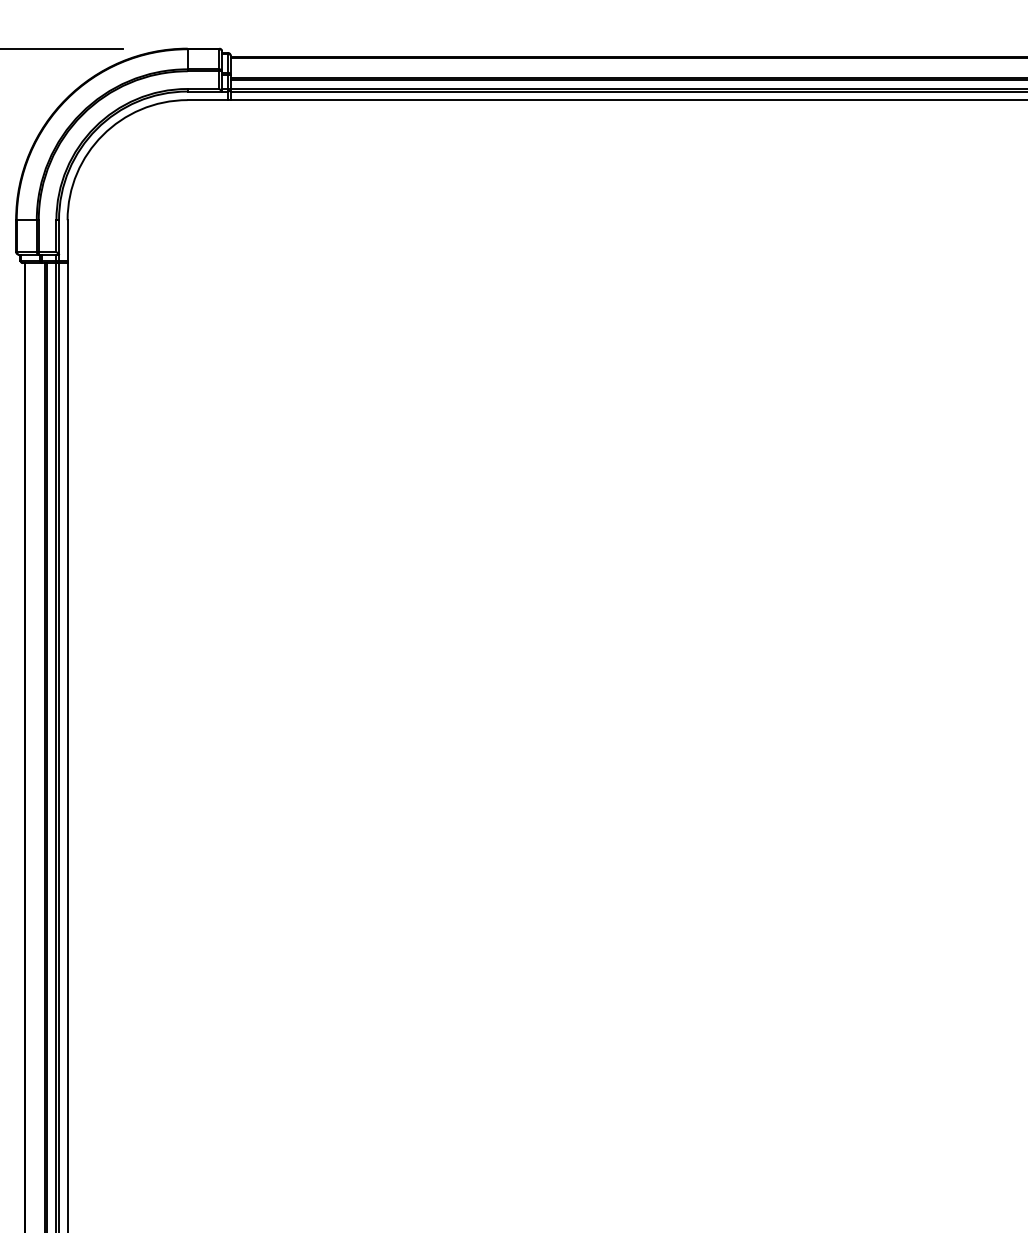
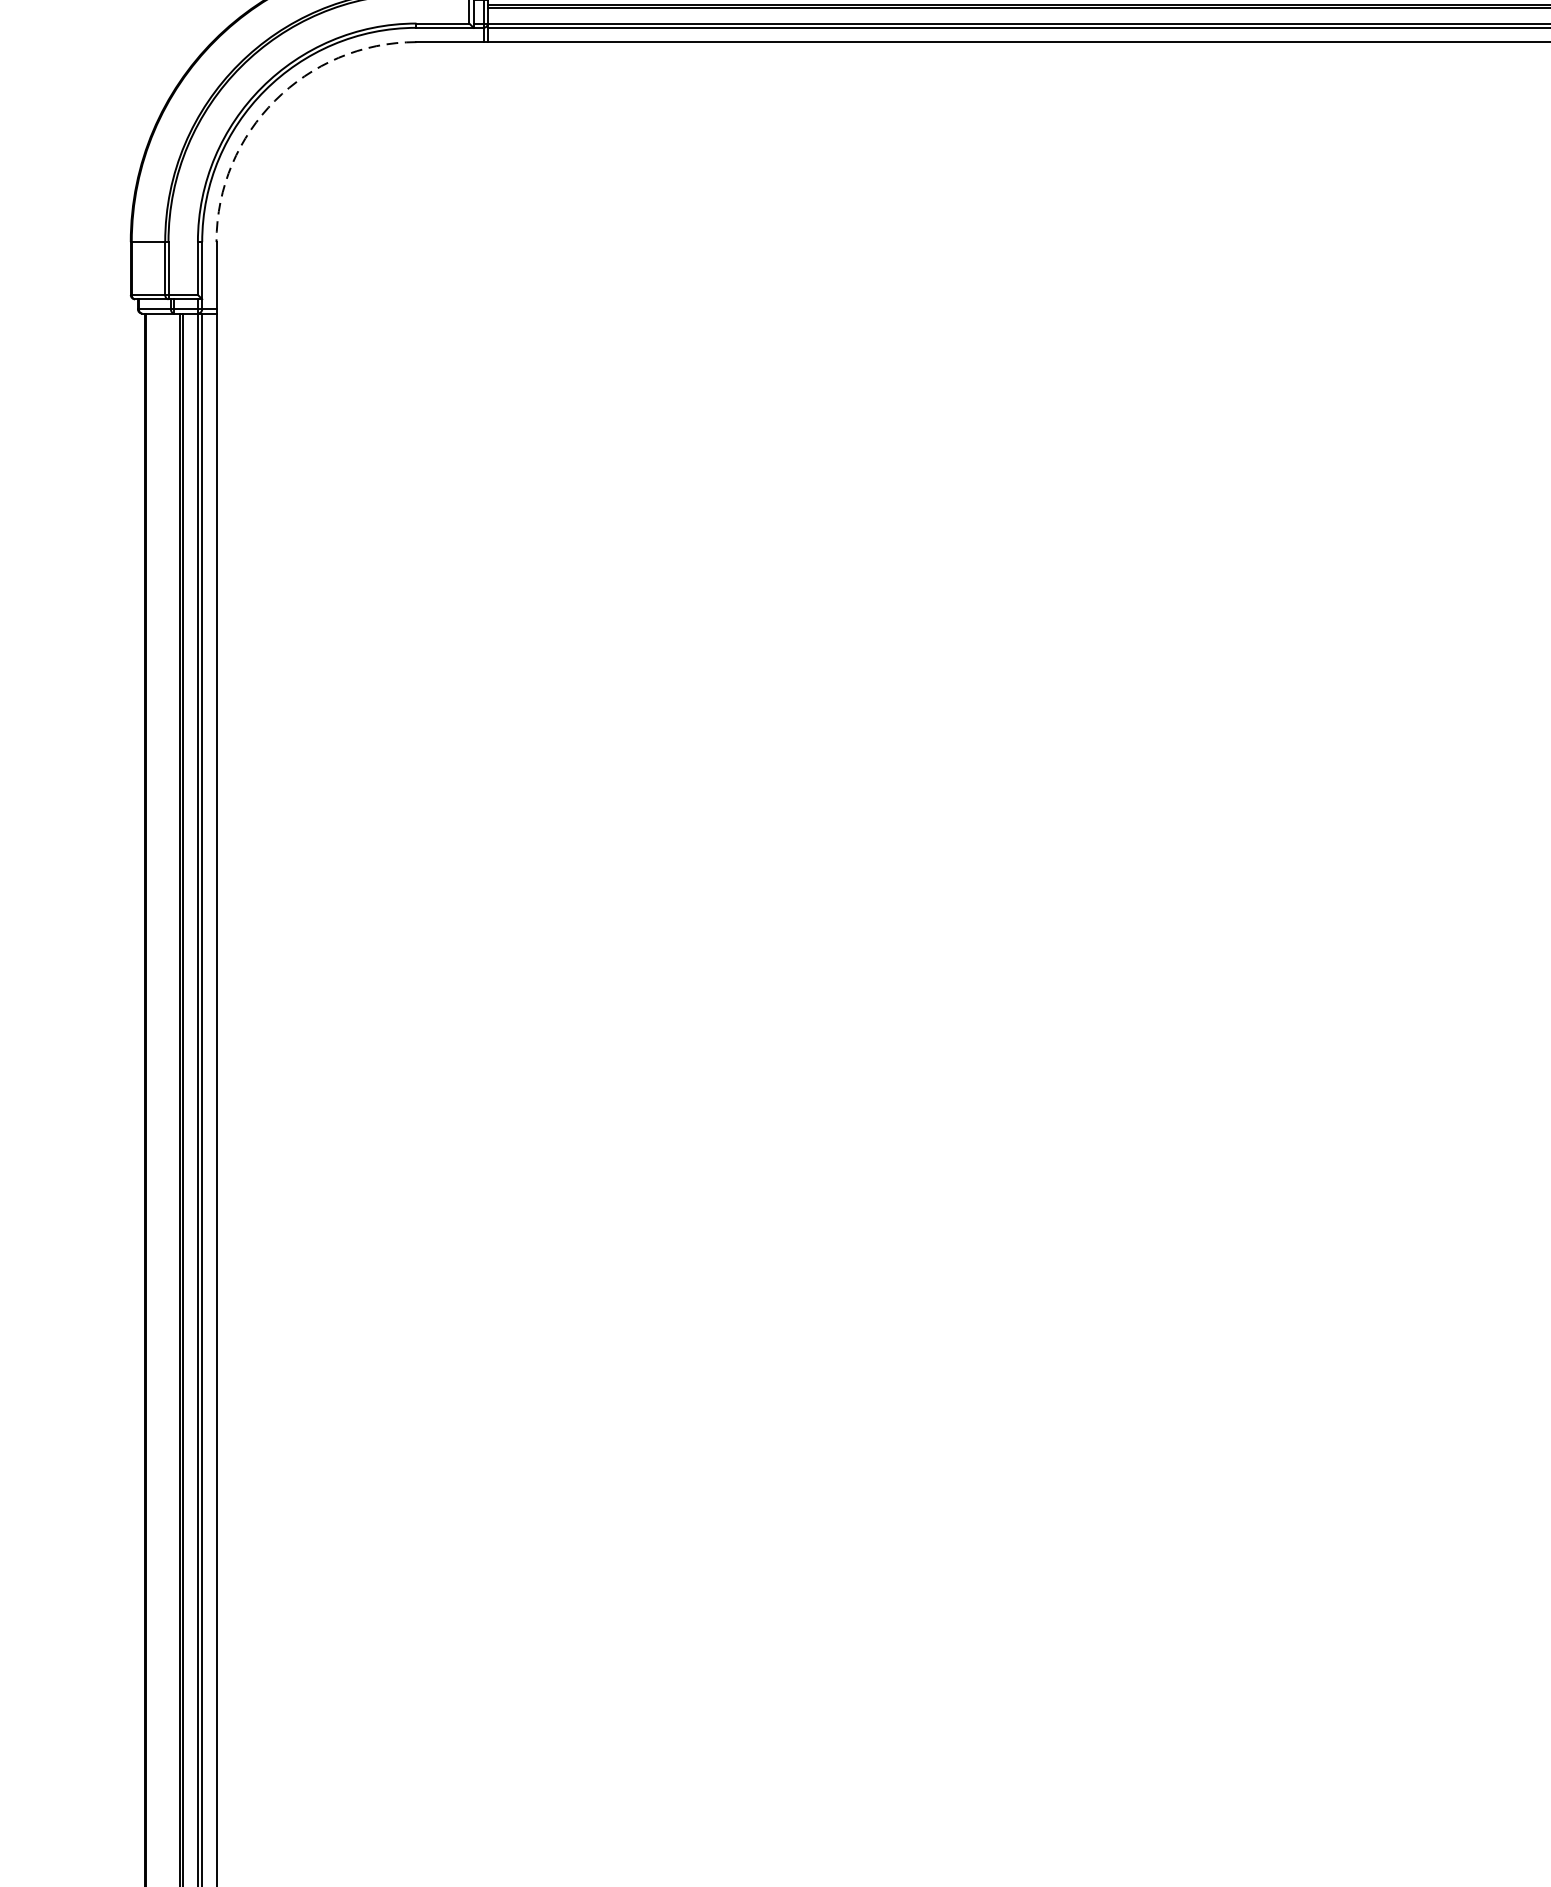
arc: (102, 135) -> (274, 101), solid -> dashed

